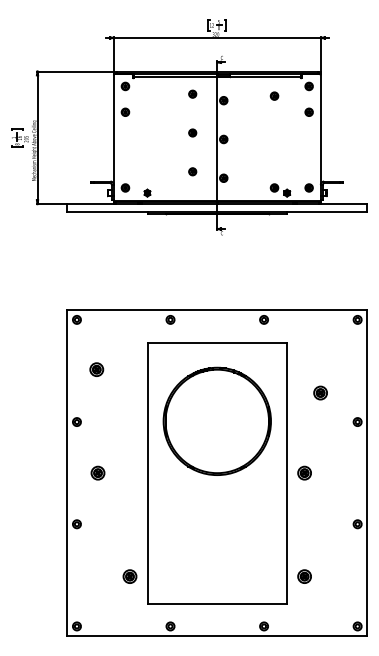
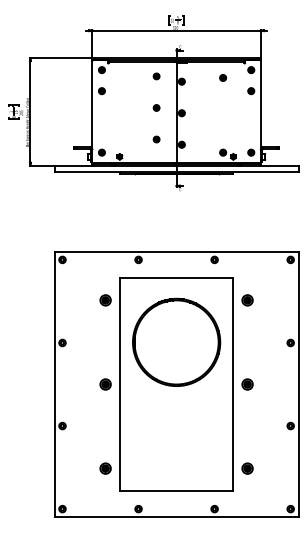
part: (96, 369) -> (105, 300), moved
part: (320, 393) -> (247, 300), moved
part: (97, 473) -> (105, 384), moved

